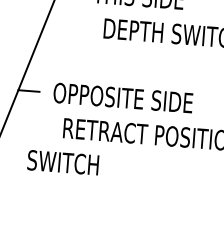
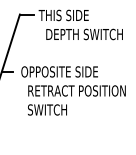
text: (63, 161) -> (47, 109), moved

